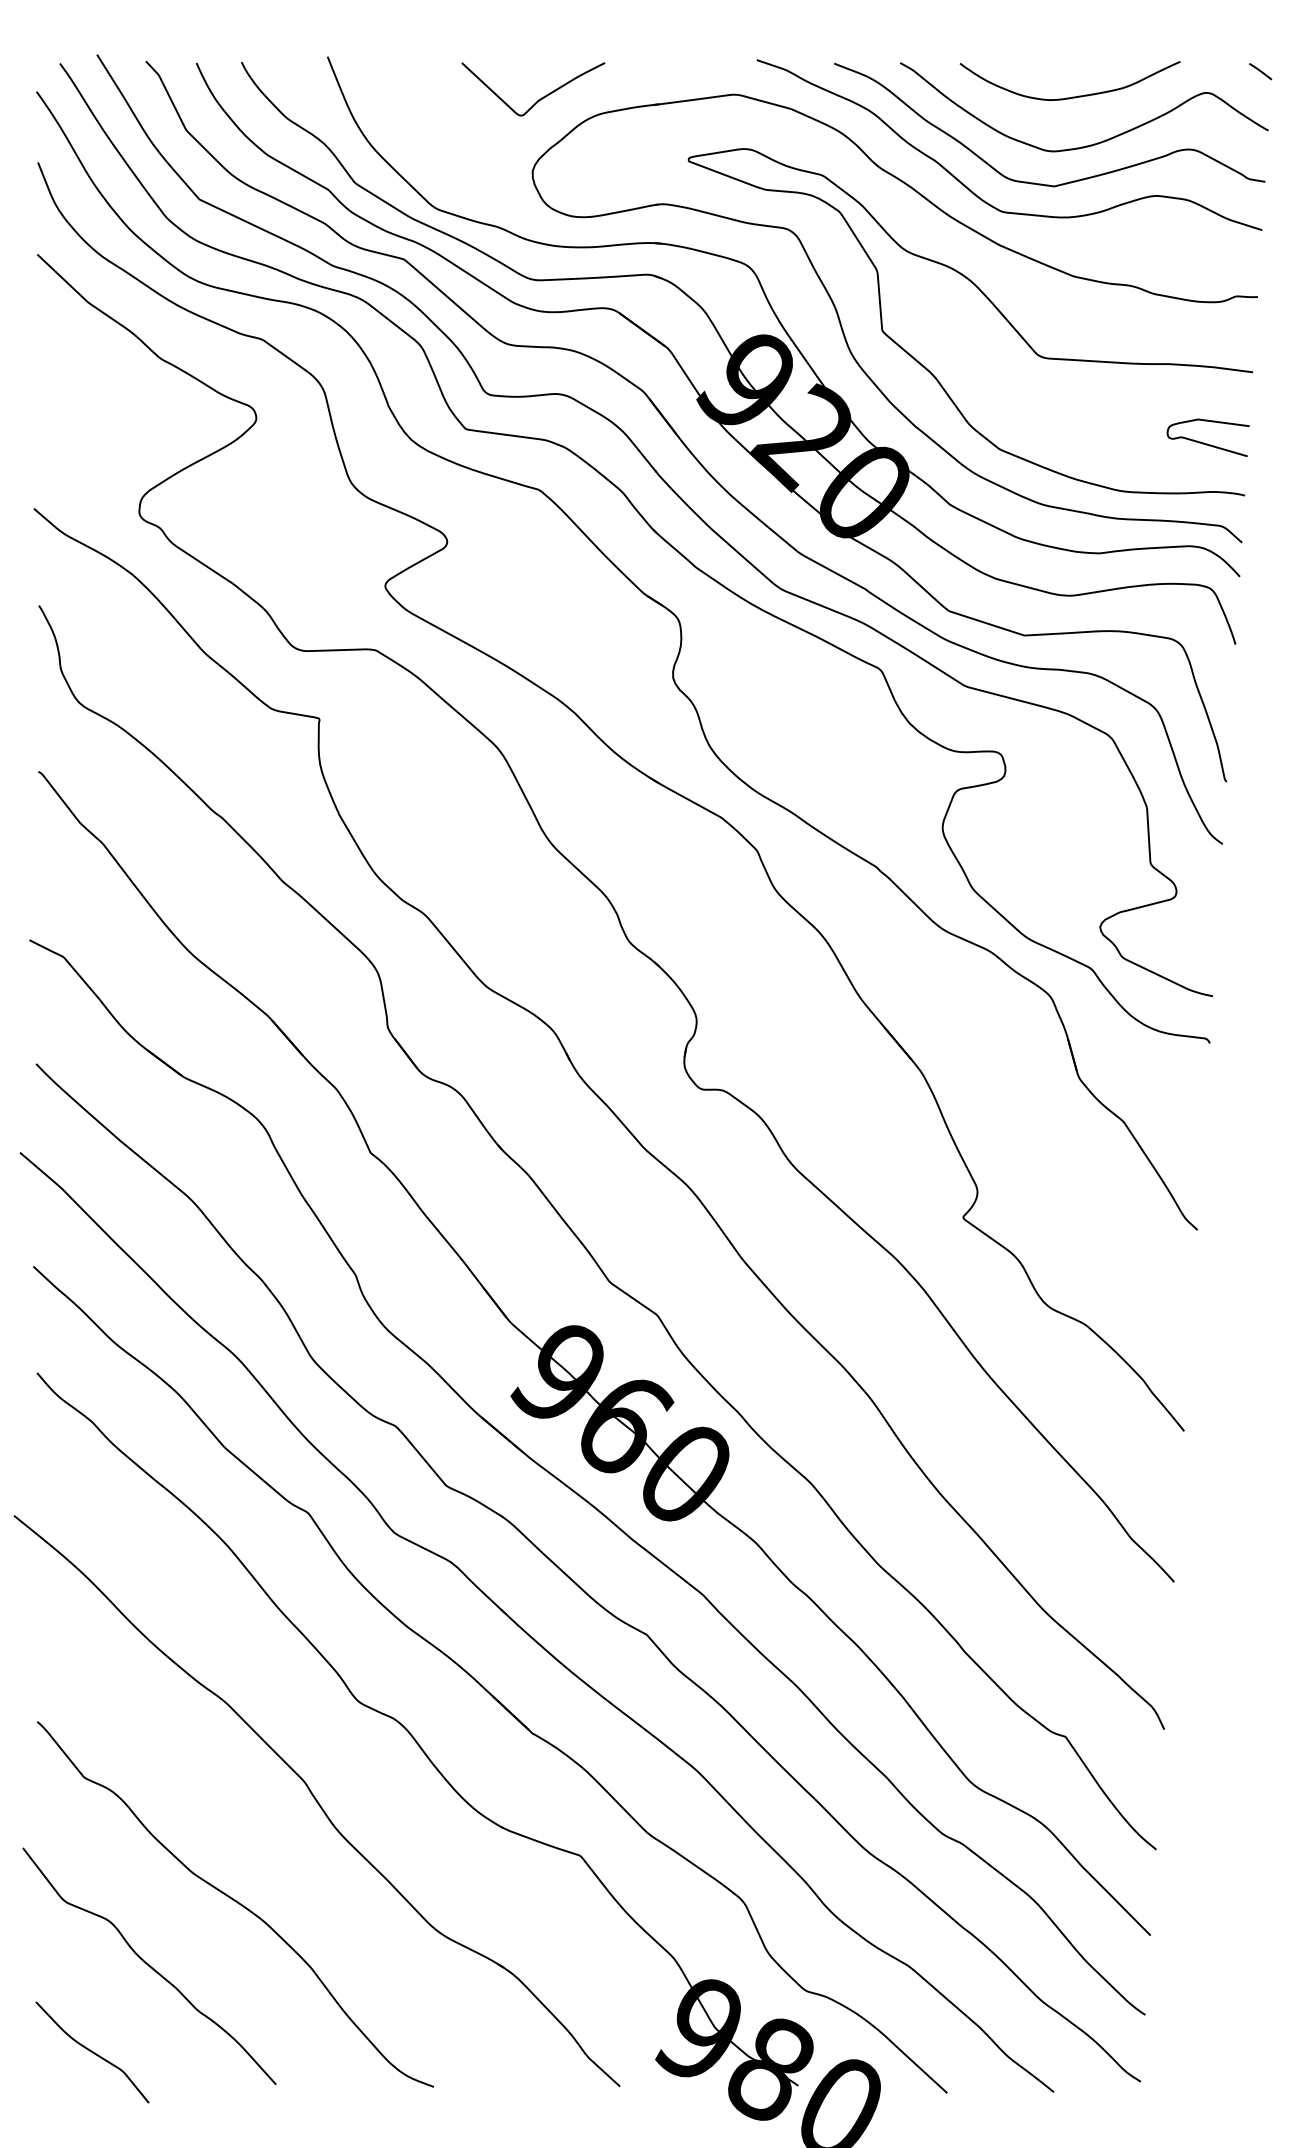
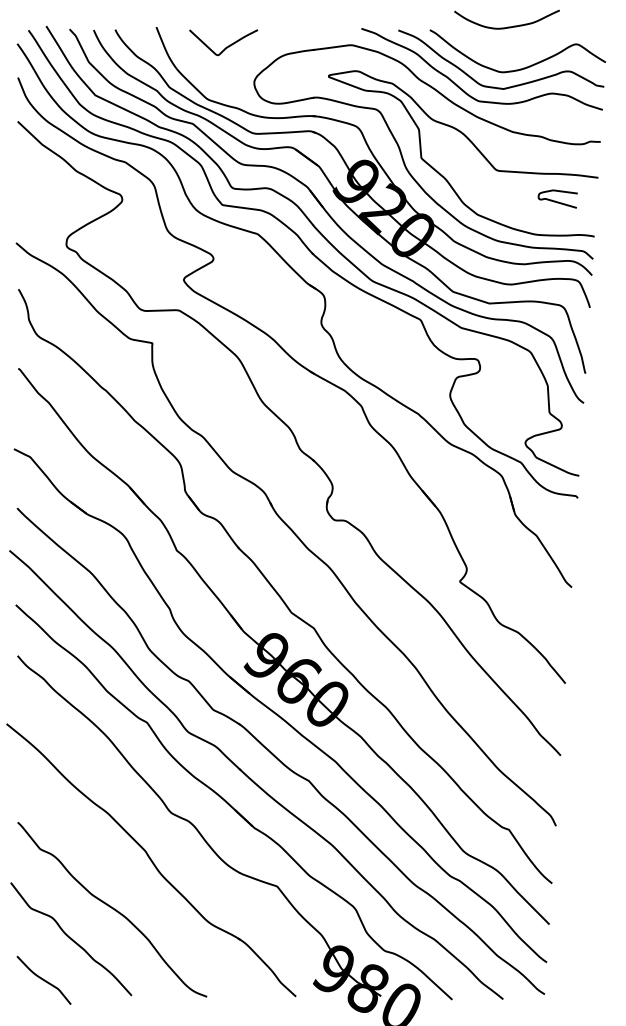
line: (1259, 70) -> (601, 33), removed
curve: (1071, 95) -> (507, 26), moved
curve: (539, 97) -> (226, 46), moved
curve: (1202, 440) -> (555, 200), moved

